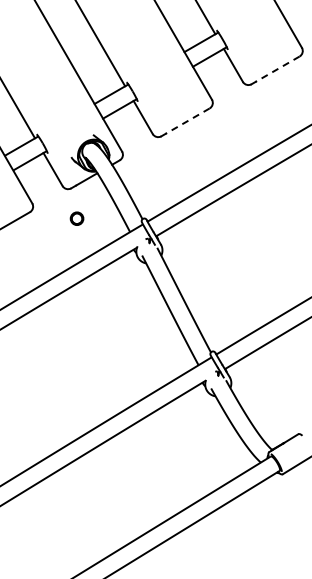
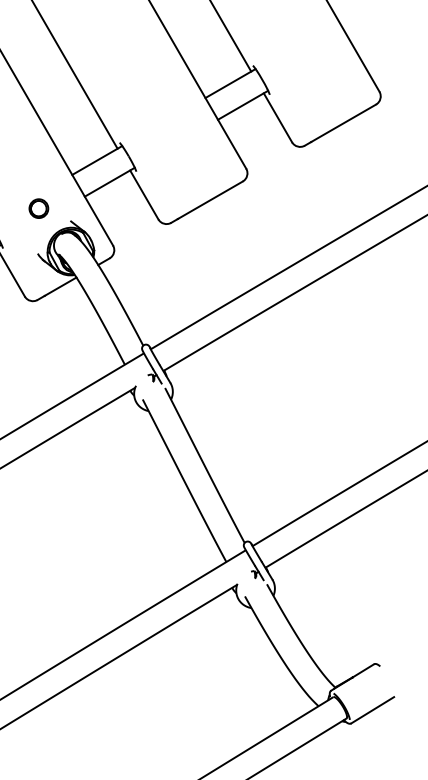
line: (277, 69) -> (343, 123), dashed -> solid
line: (187, 121) -> (209, 200), dashed -> solid
part: (76, 218) -> (38, 208), moved

